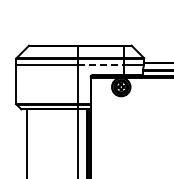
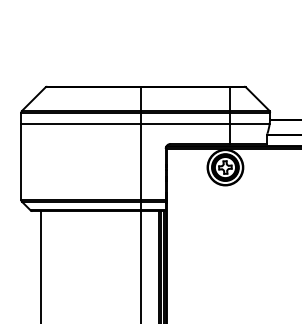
line: (101, 64) -> (186, 123), dashed -> solid

